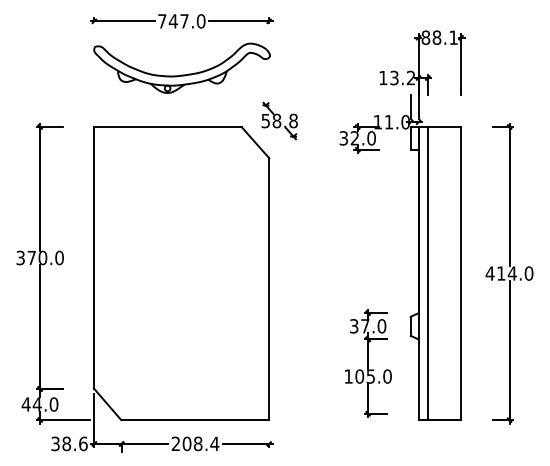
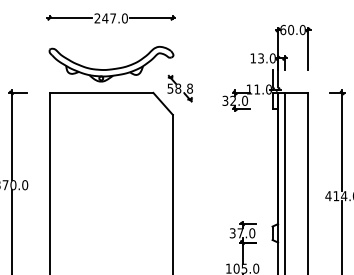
text: (162, 21) -> (97, 18), 747.0 -> 247.0
text: (439, 37) -> (292, 29), 88.1 -> 60.0
part: (181, 74) -> (111, 68), moved
text: (410, 77) -> (272, 58), 13.2 -> 13.0

